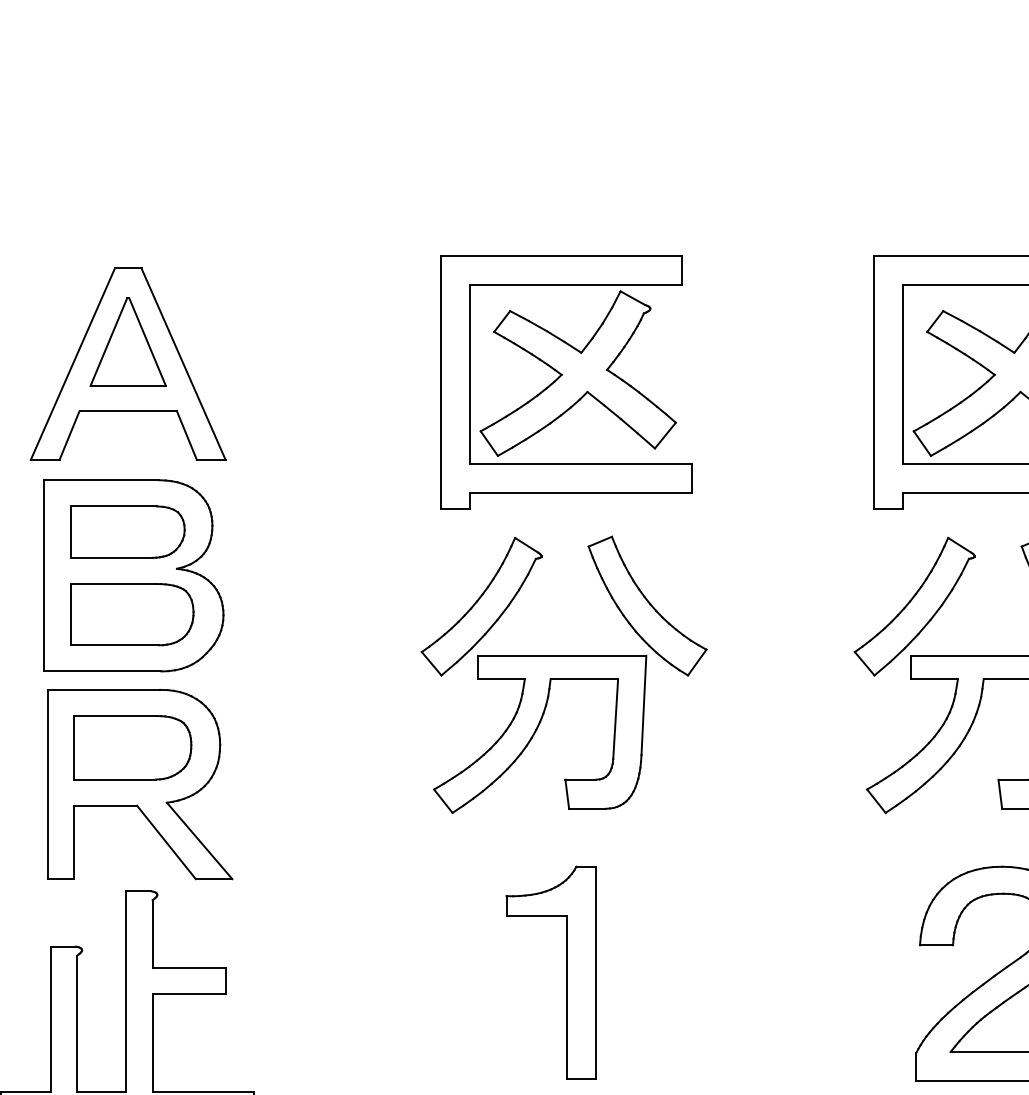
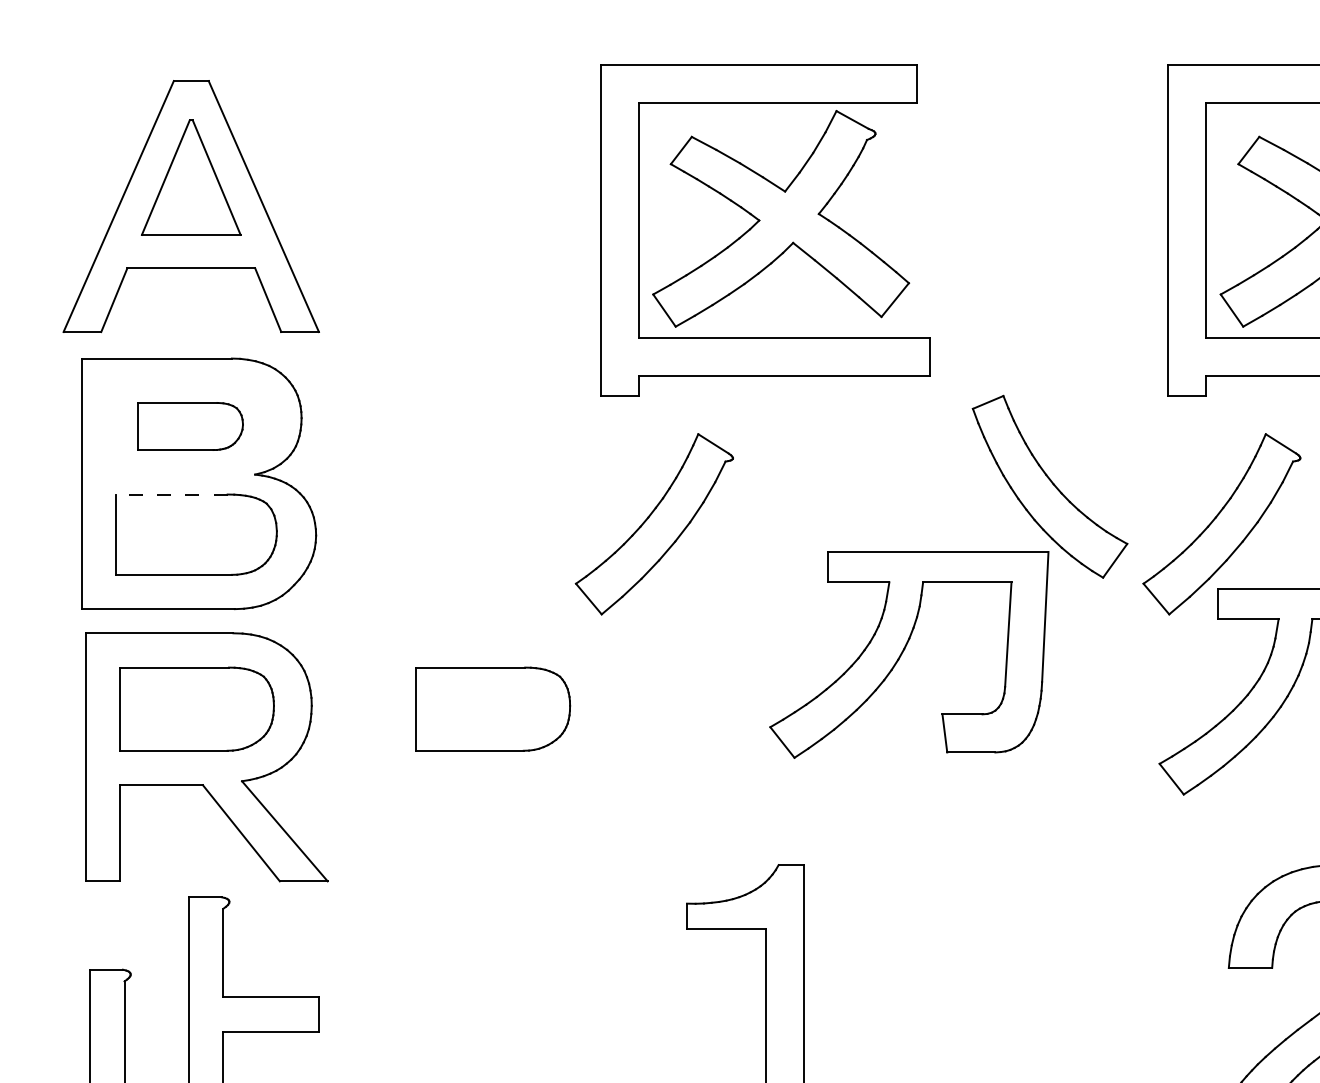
part: (127, 531) -> (190, 425), size x0.7
line: (113, 583) -> (171, 493), solid -> dashed
part: (570, 674) -> (949, 576), moved
part: (358, 747) -> (493, 708), added

